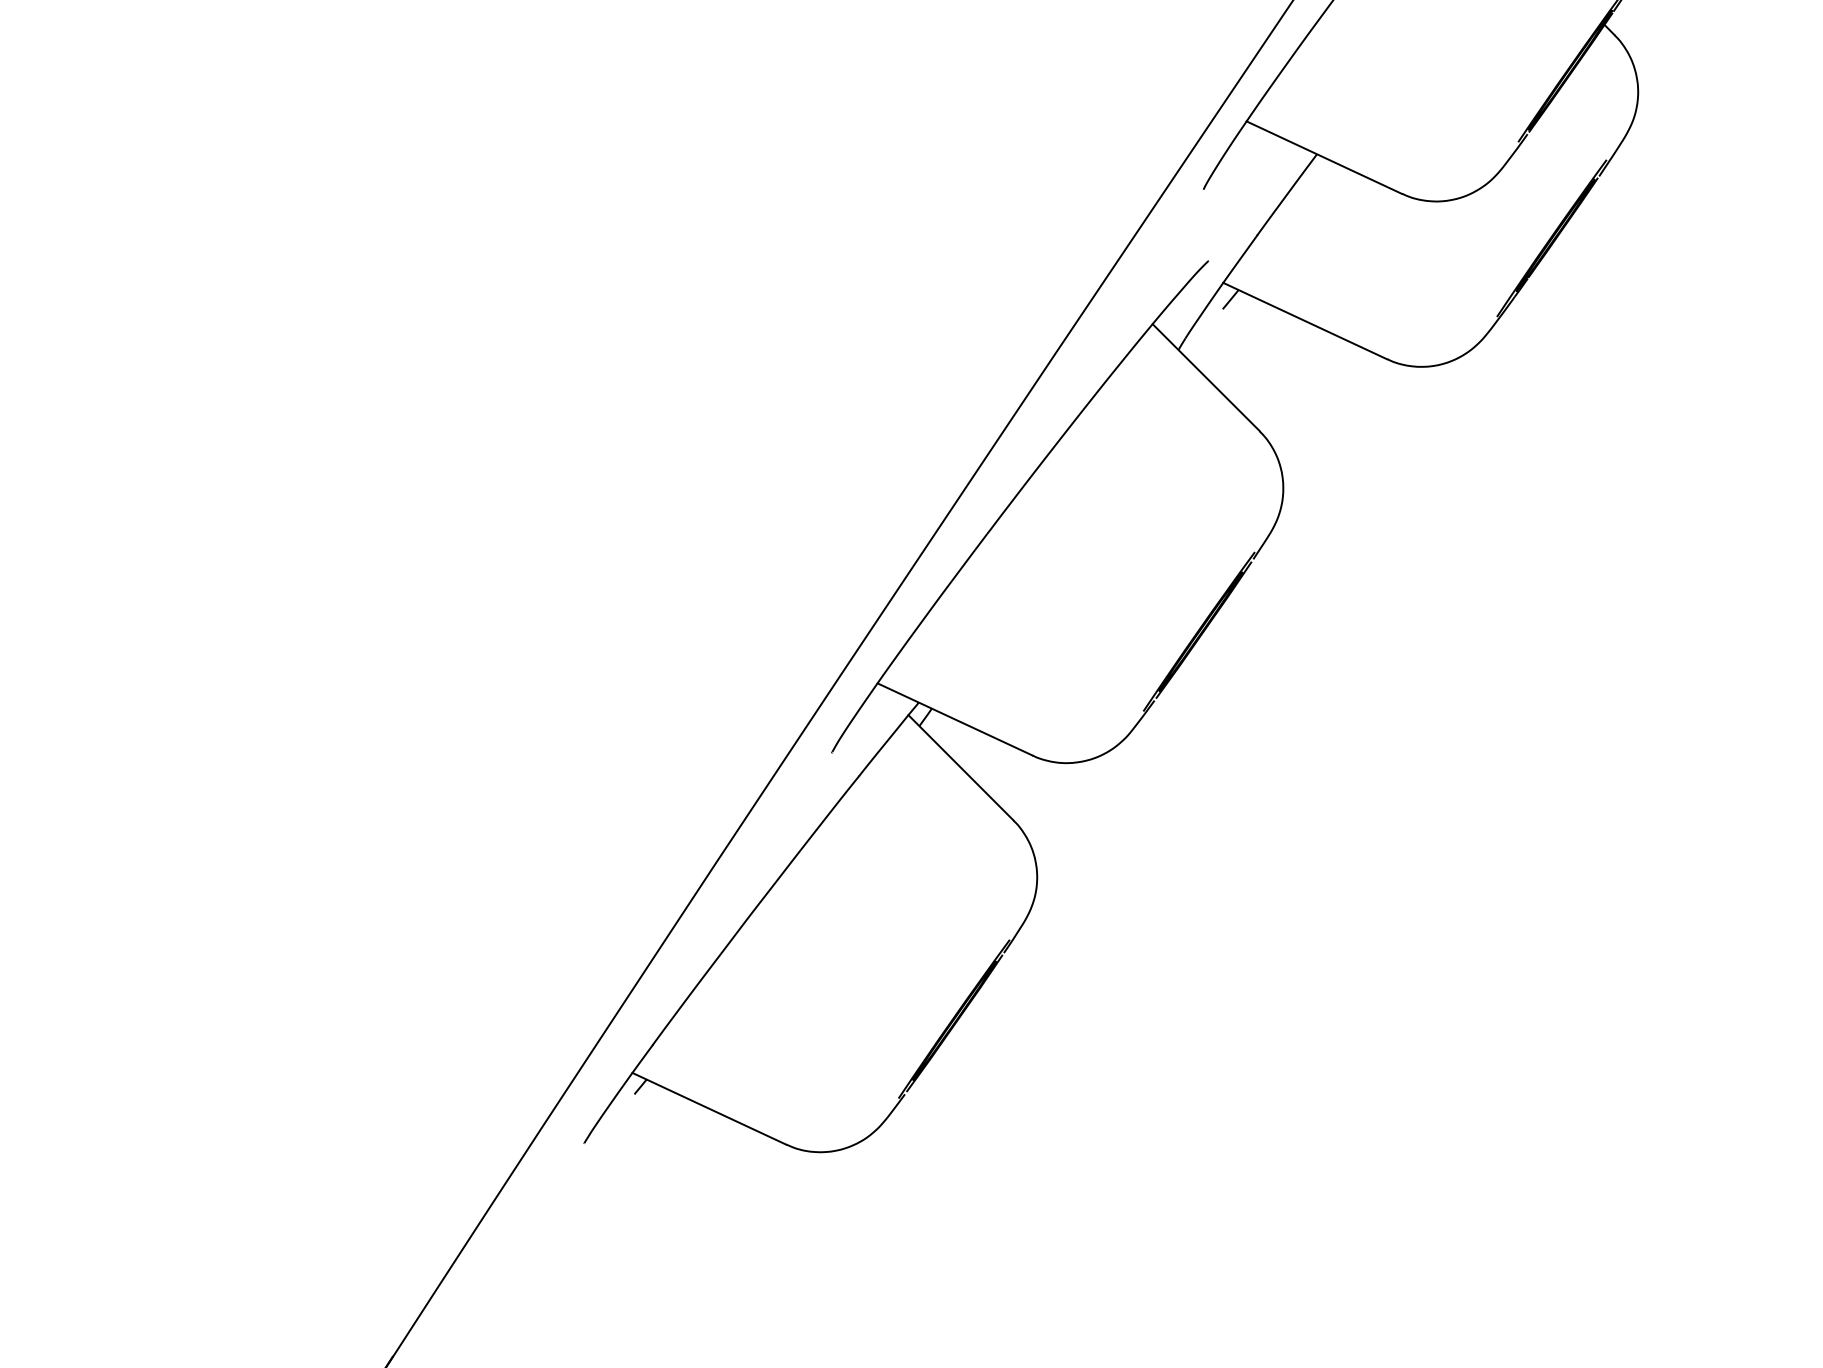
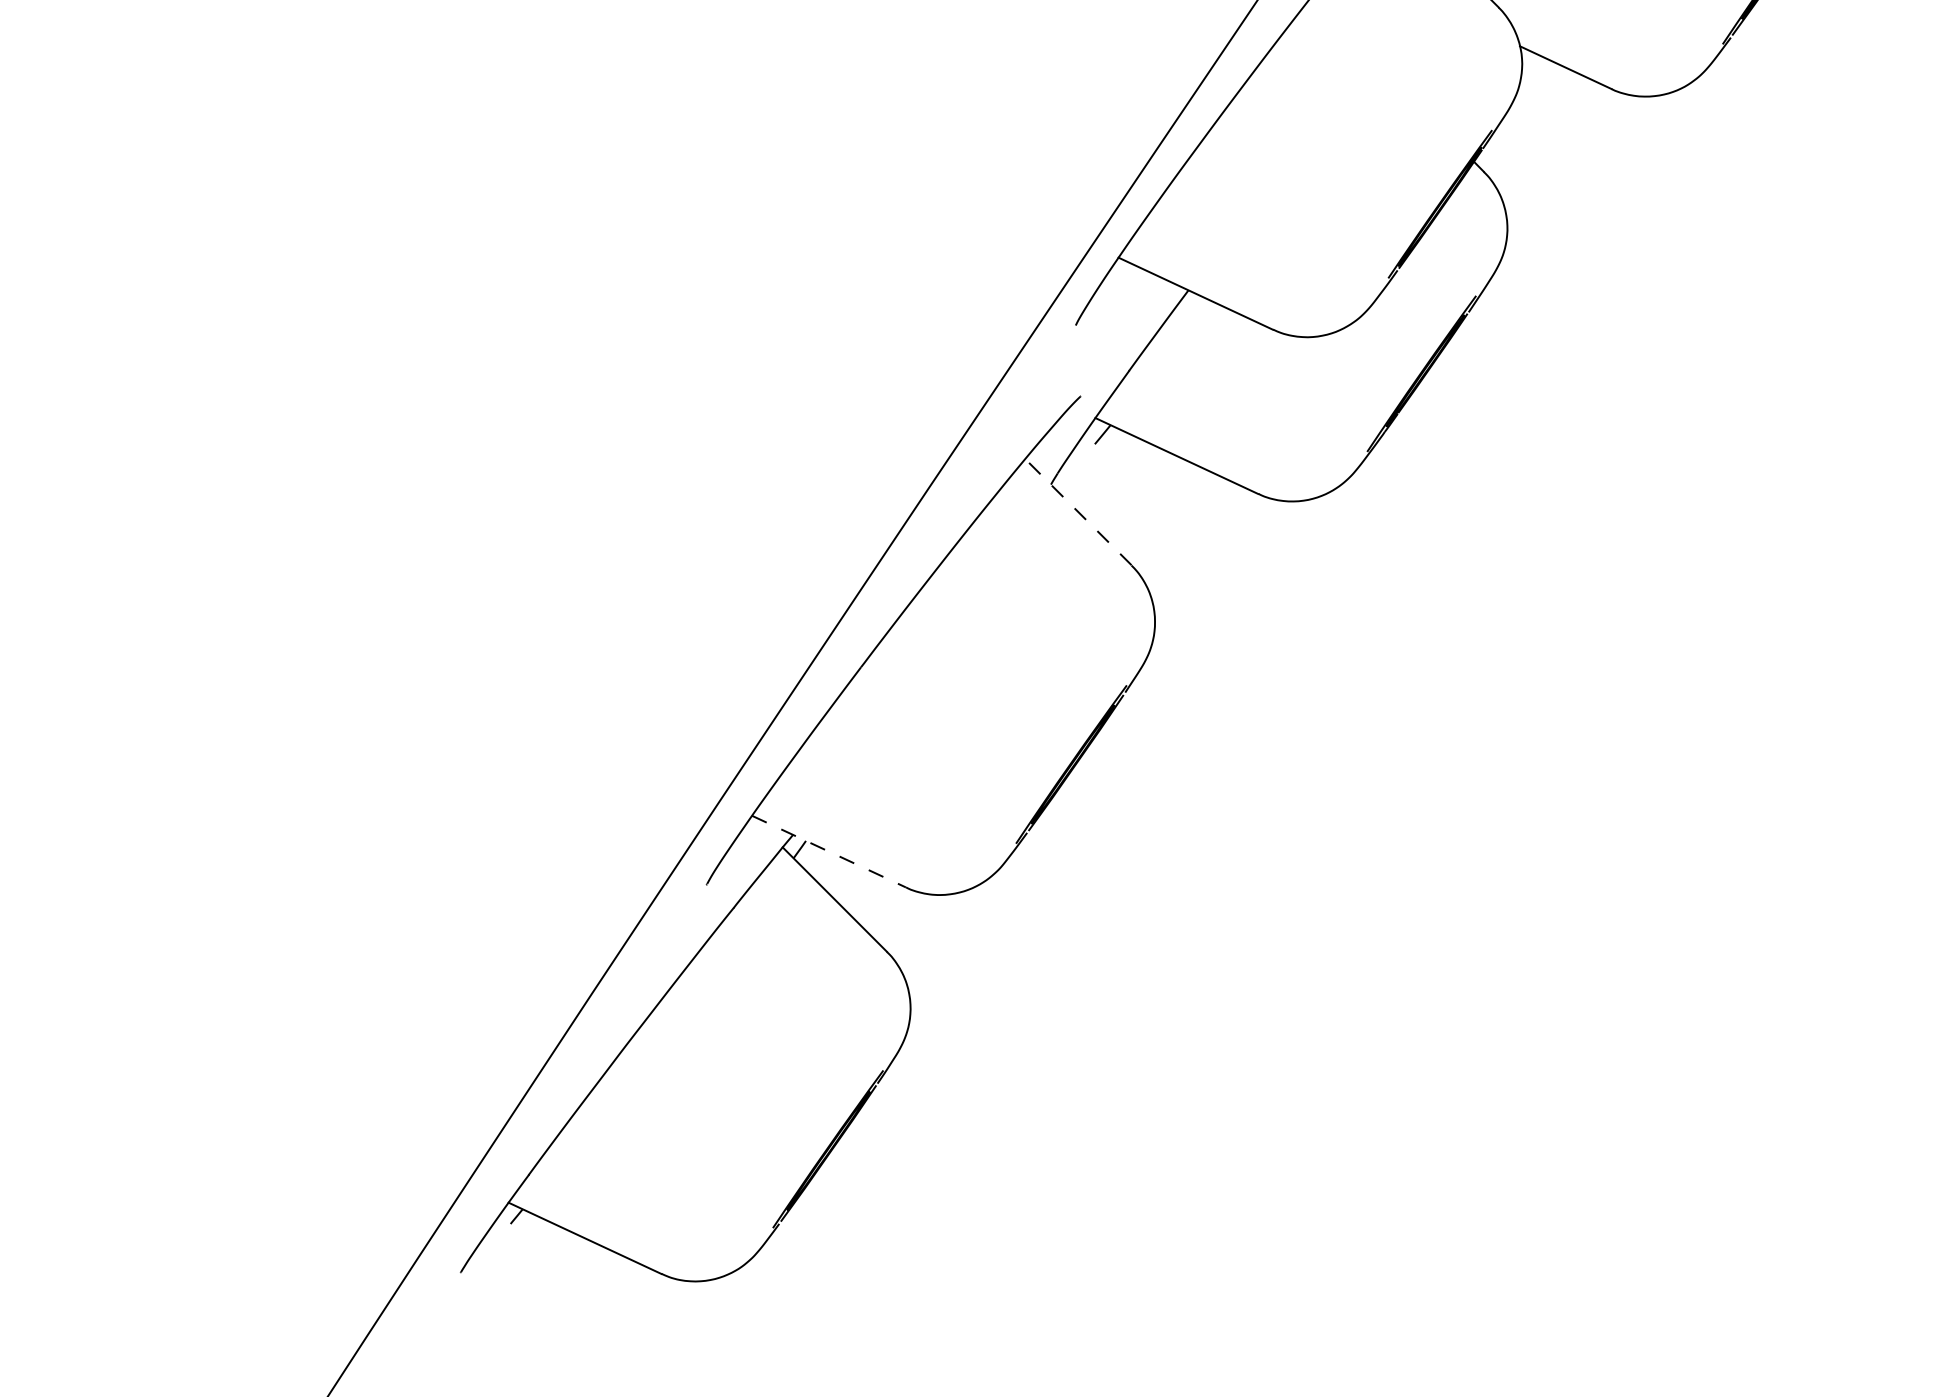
line: (1206, 376) -> (1078, 511), solid -> dashed
line: (955, 719) -> (829, 851), solid -> dashed

